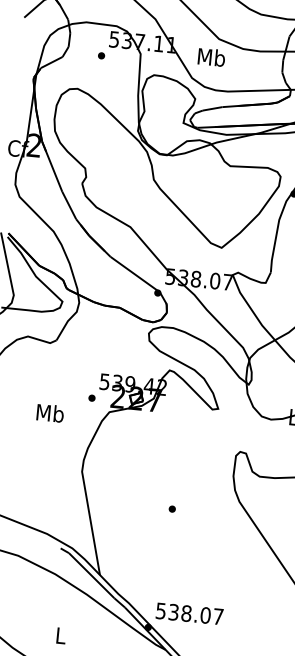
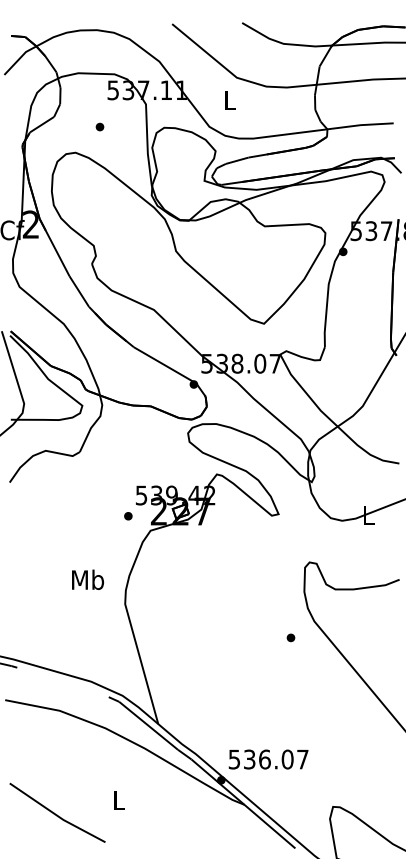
part: (101, 55) -> (99, 126), moved
text: (211, 57) -> (230, 100), Mb -> L
text: (49, 412) -> (87, 579), moved
part: (171, 508) -> (290, 637), moved
text: (186, 613) -> (264, 759), 538.07 -> 536.07

